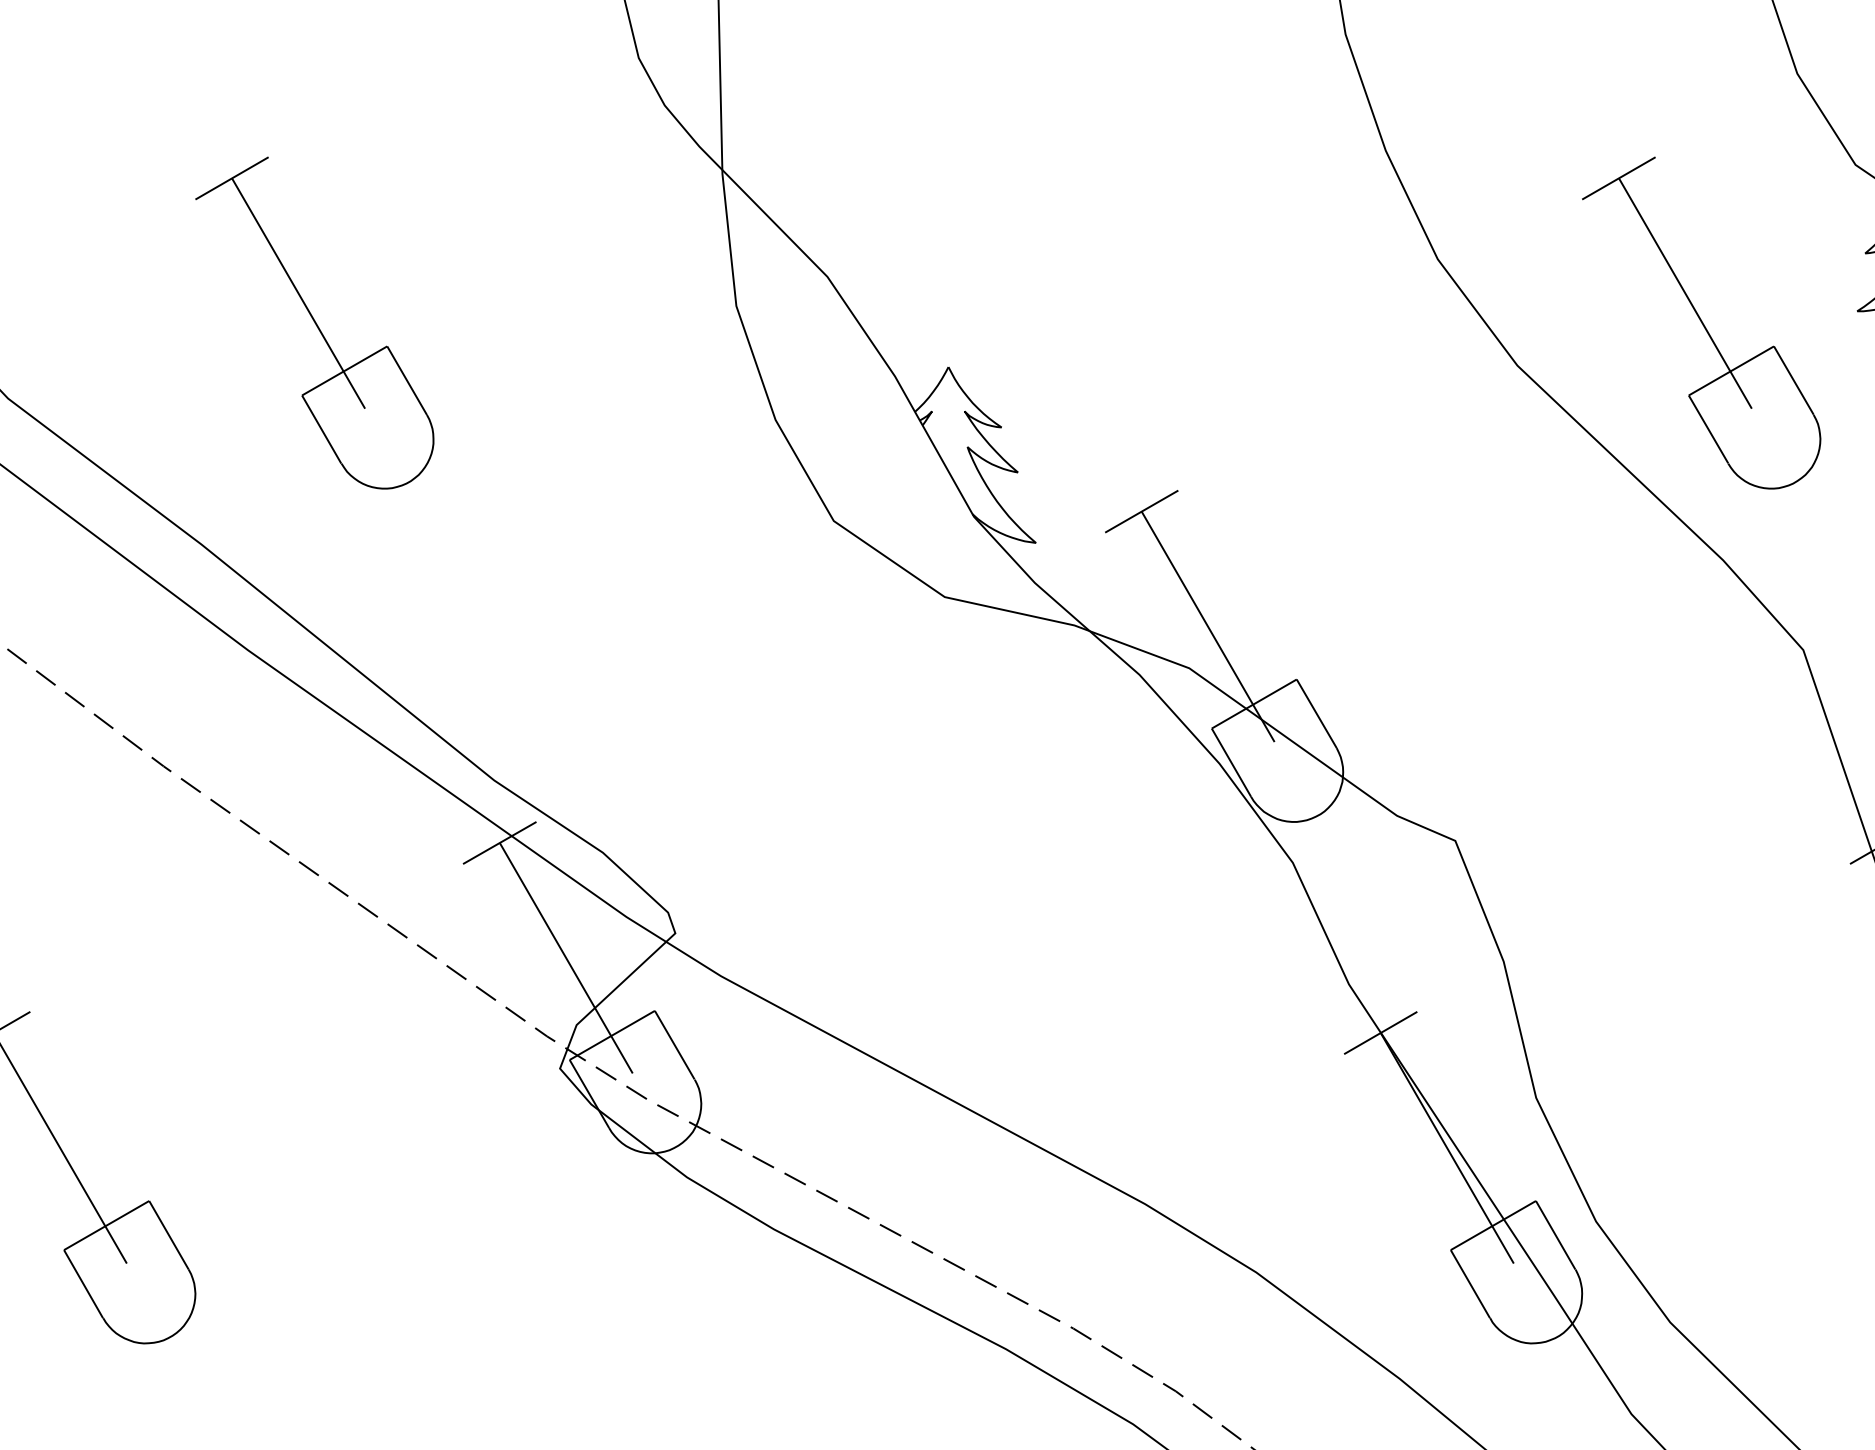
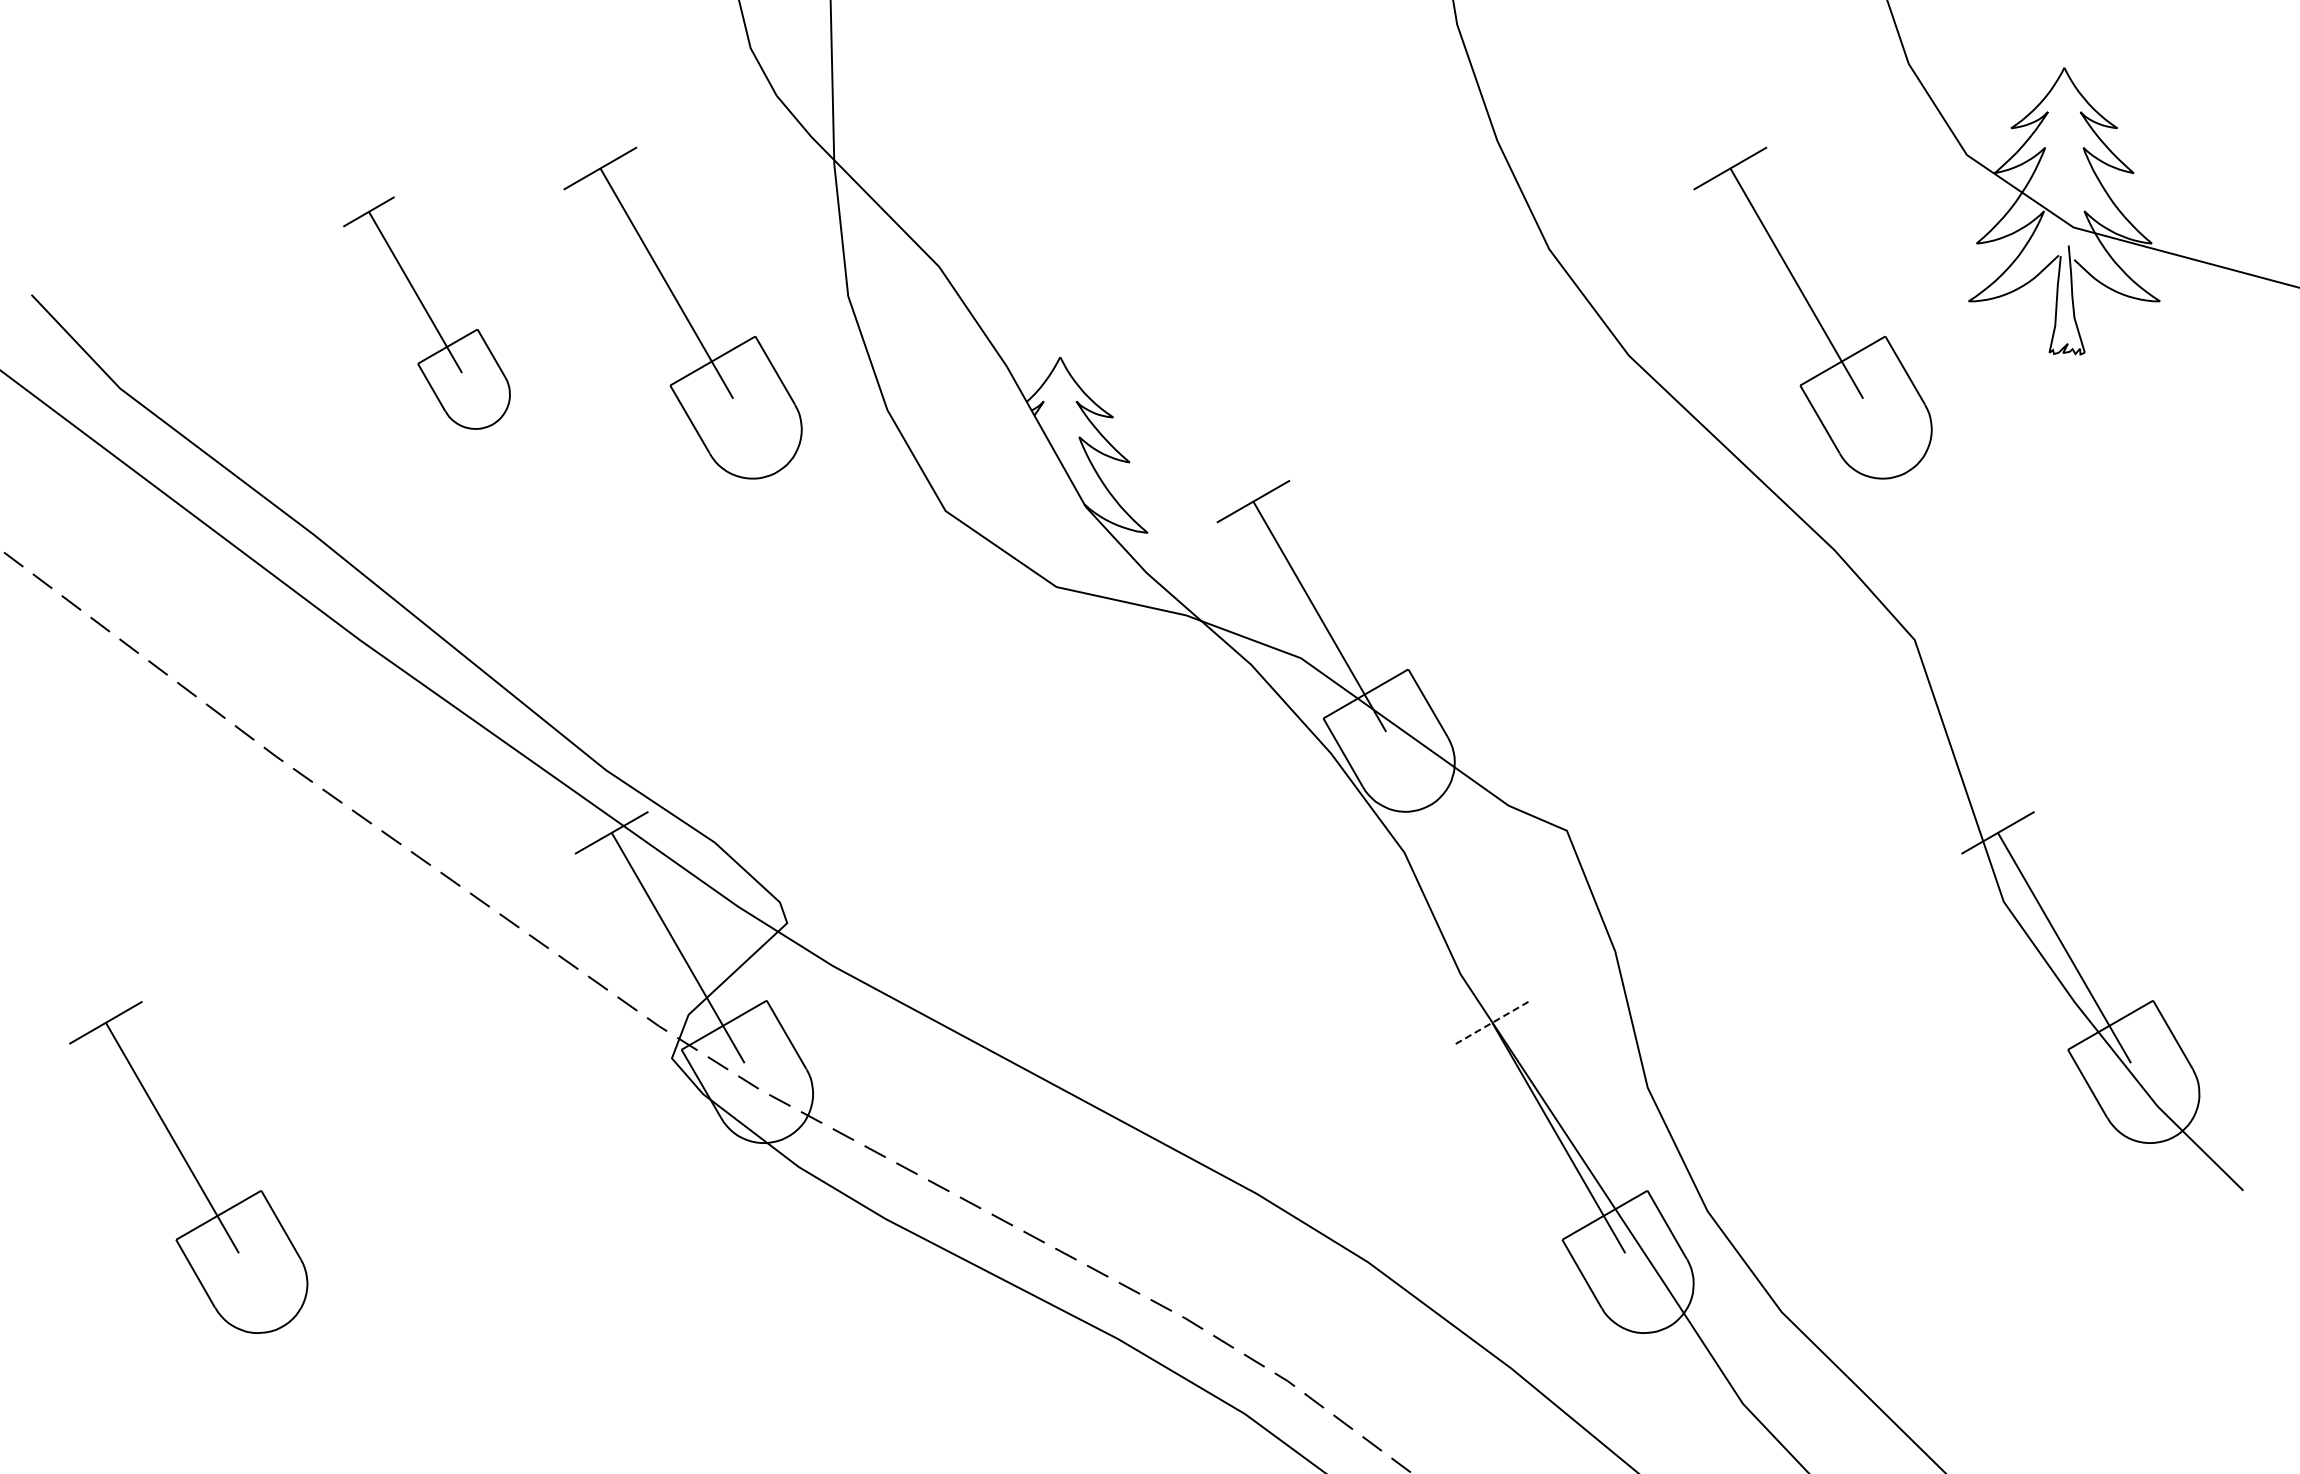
part: (314, 322) -> (426, 312), size x0.7
part: (570, 322) -> (682, 312), added
line: (1380, 1032) -> (1492, 1022), solid -> dashed

